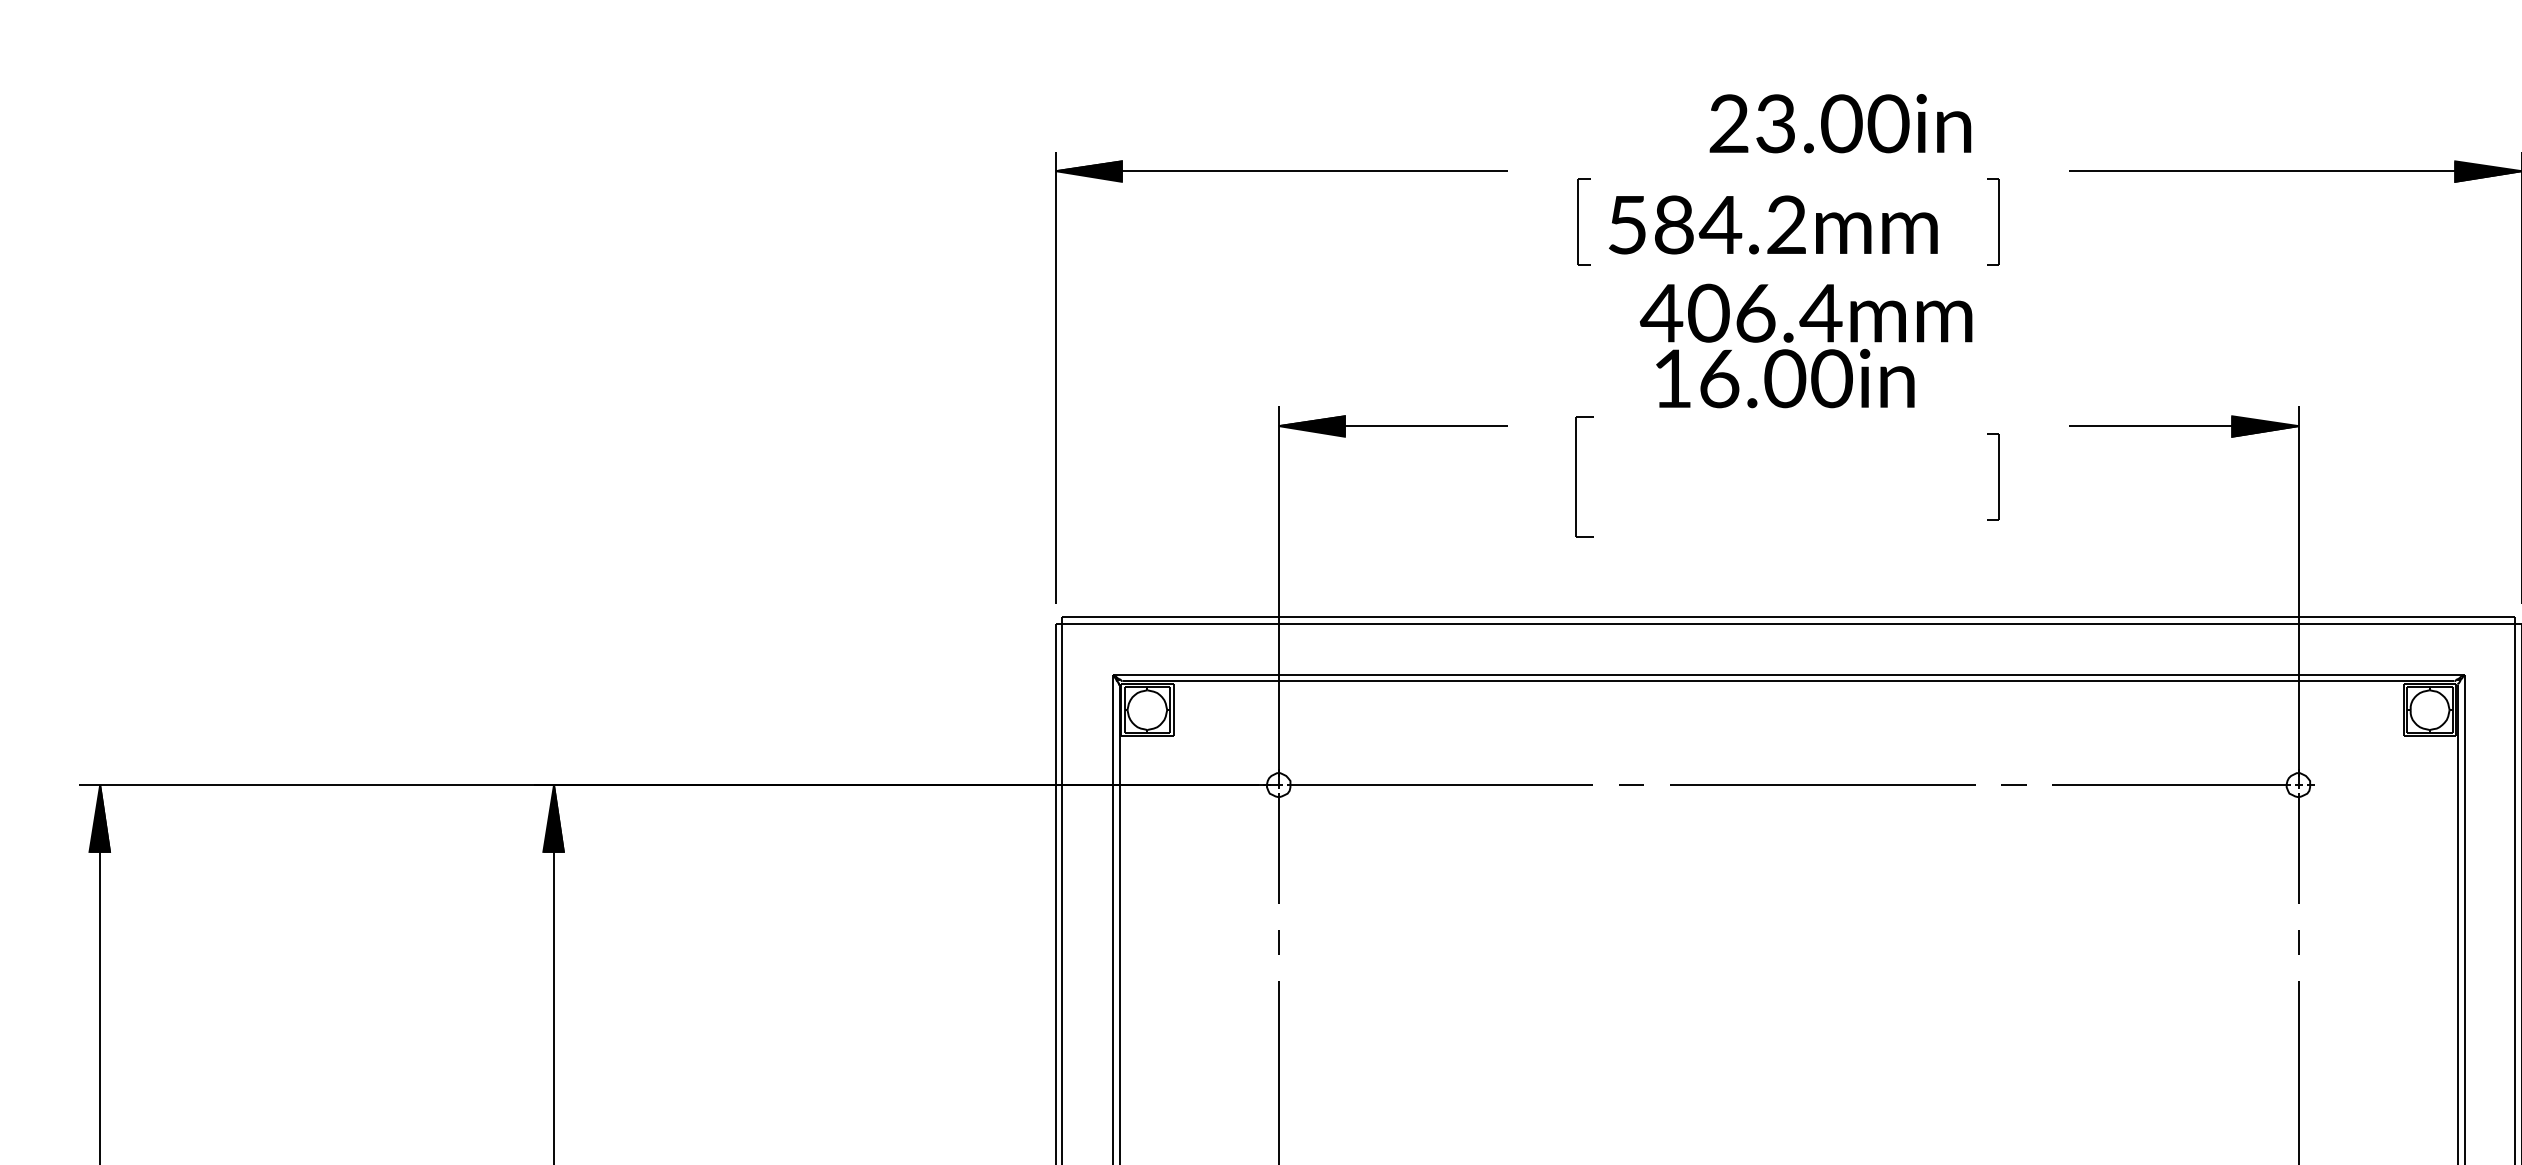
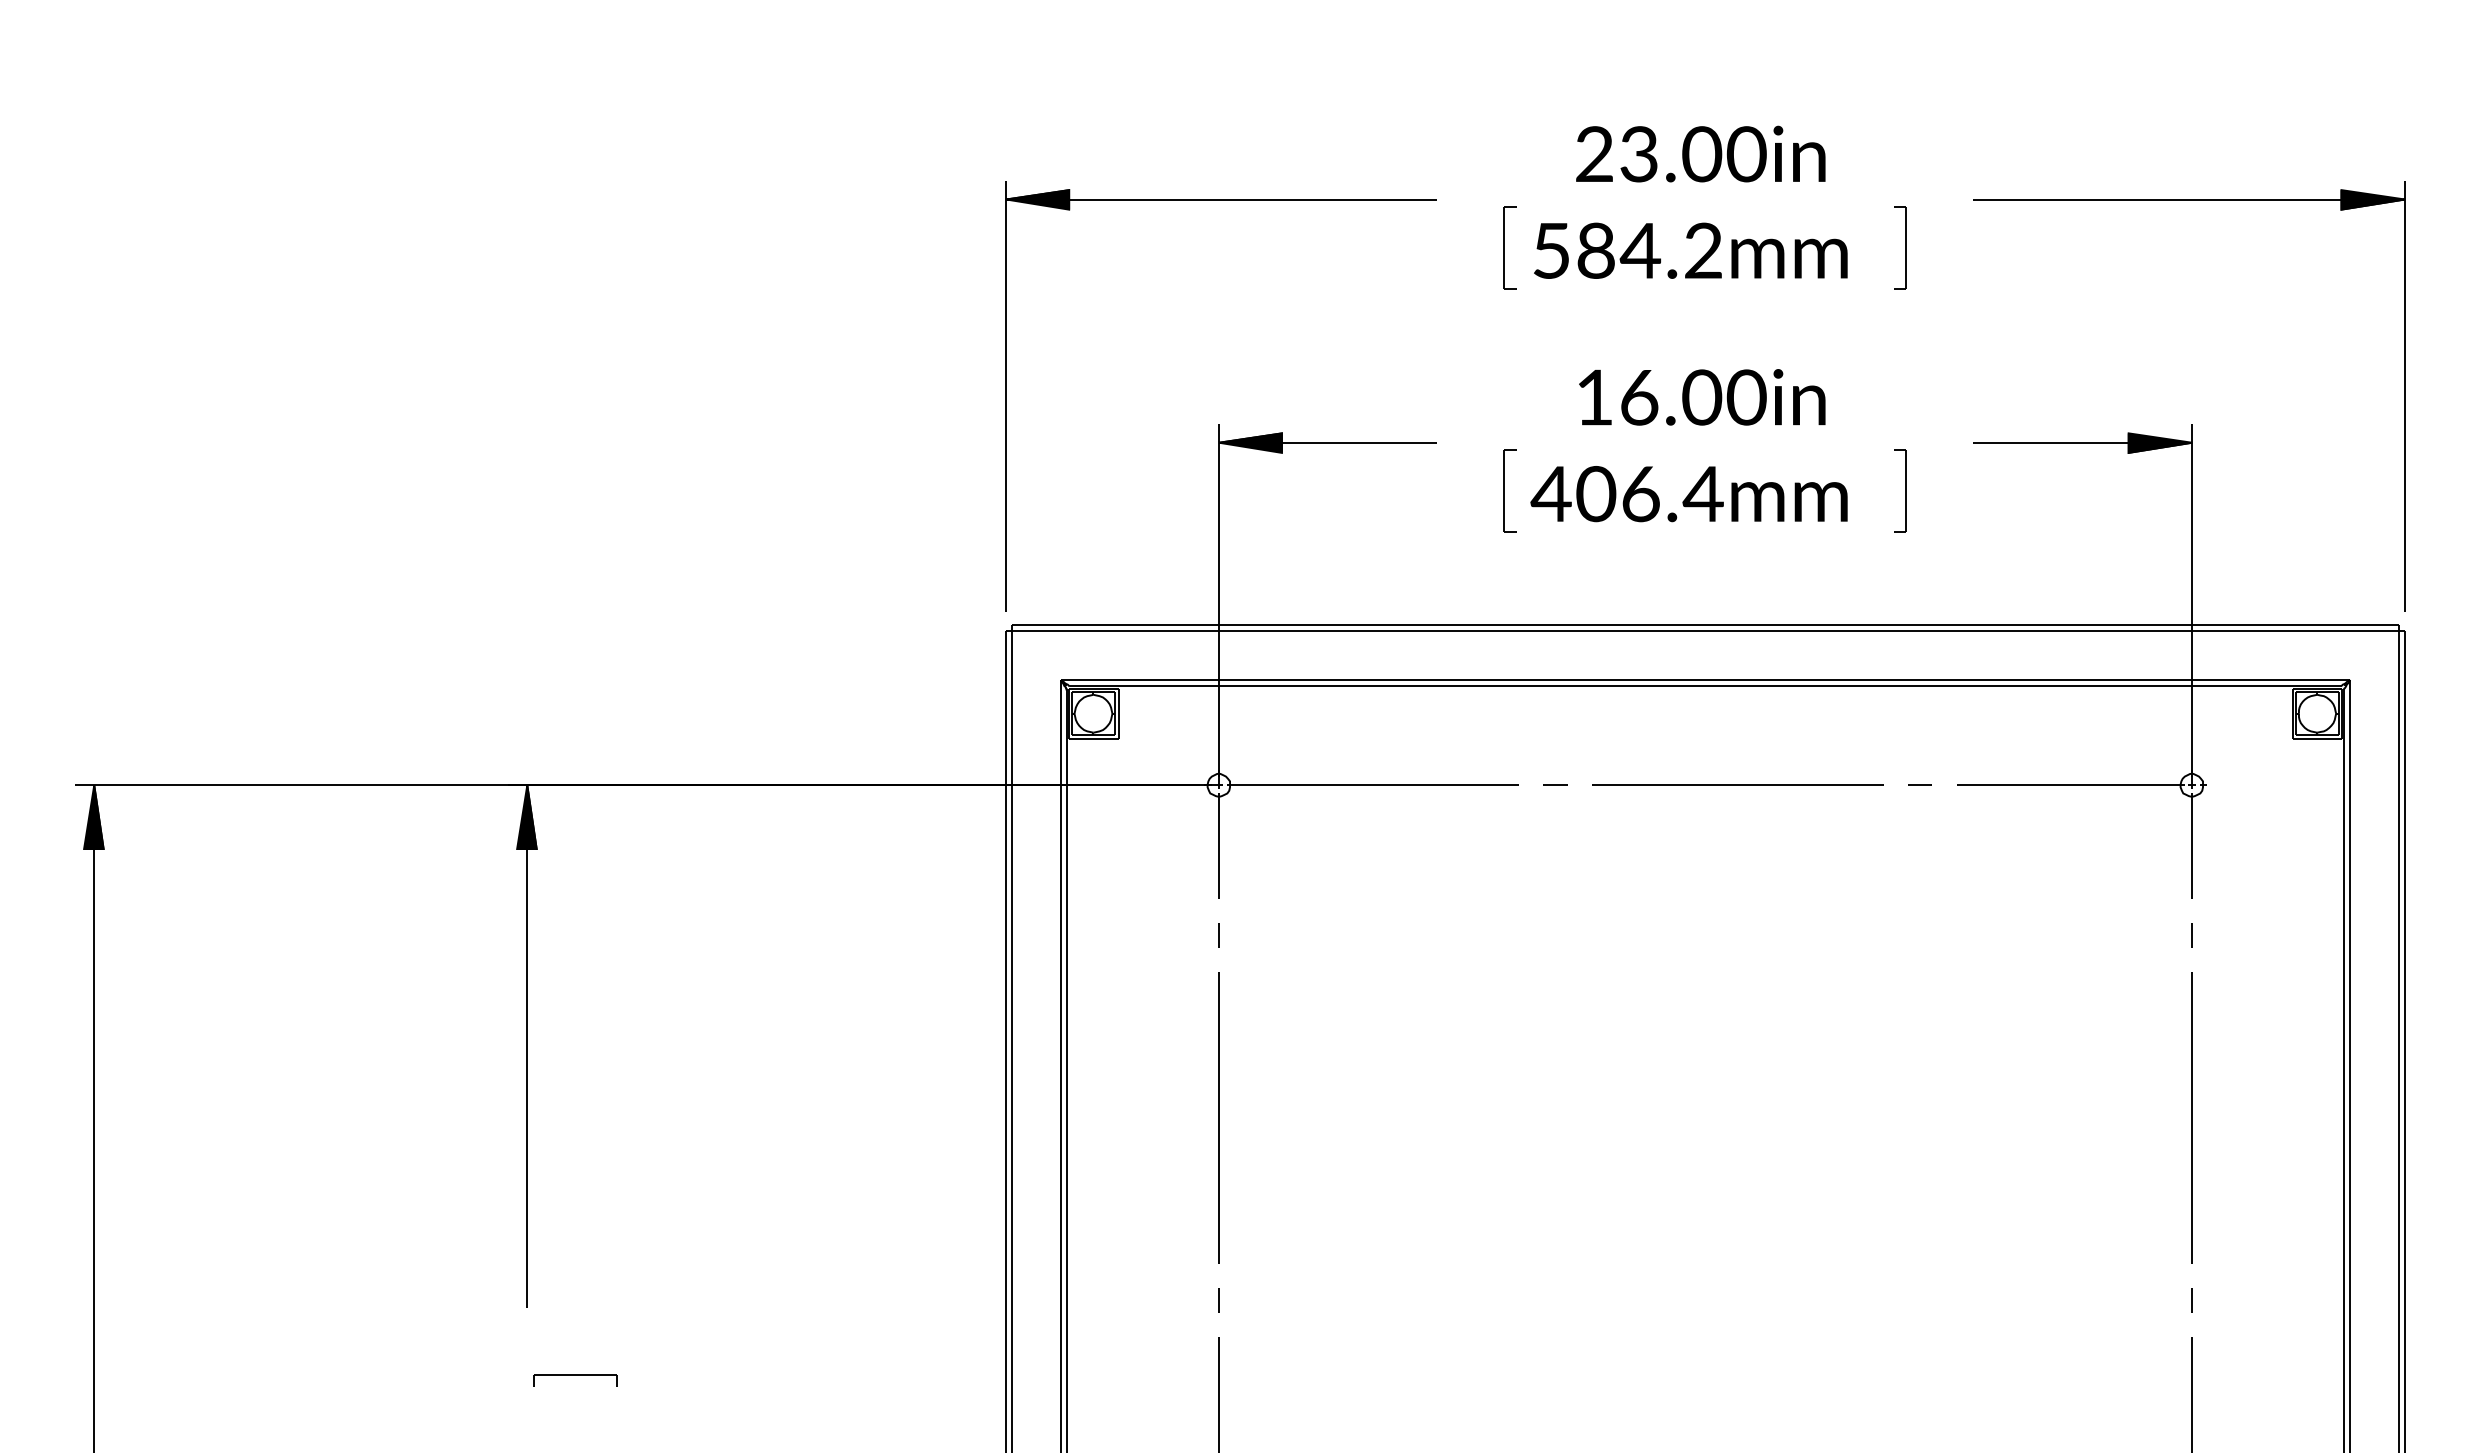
text: (1840, 122) -> (1700, 153), moved
text: (1805, 313) -> (1688, 494), moved
part: (1583, 476) -> (1509, 490), size x0.71

